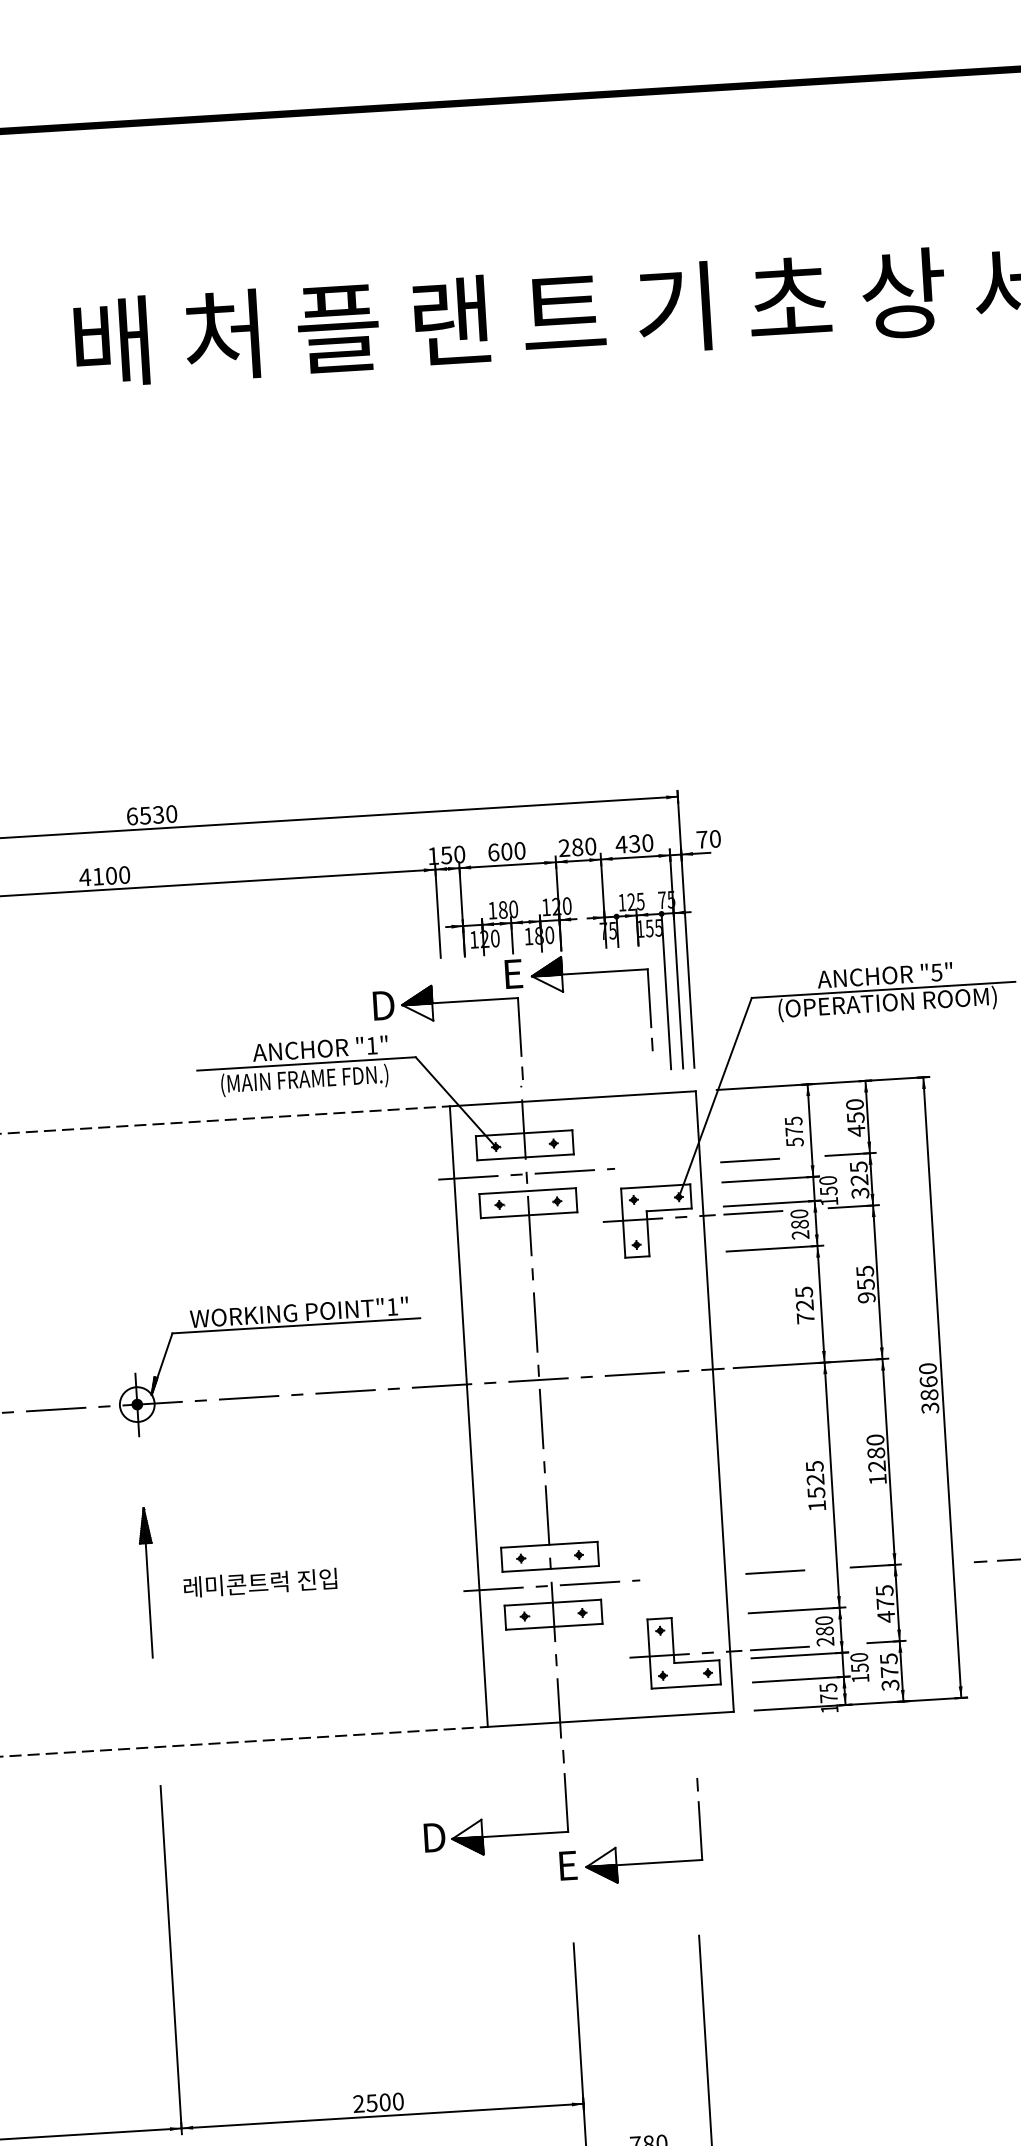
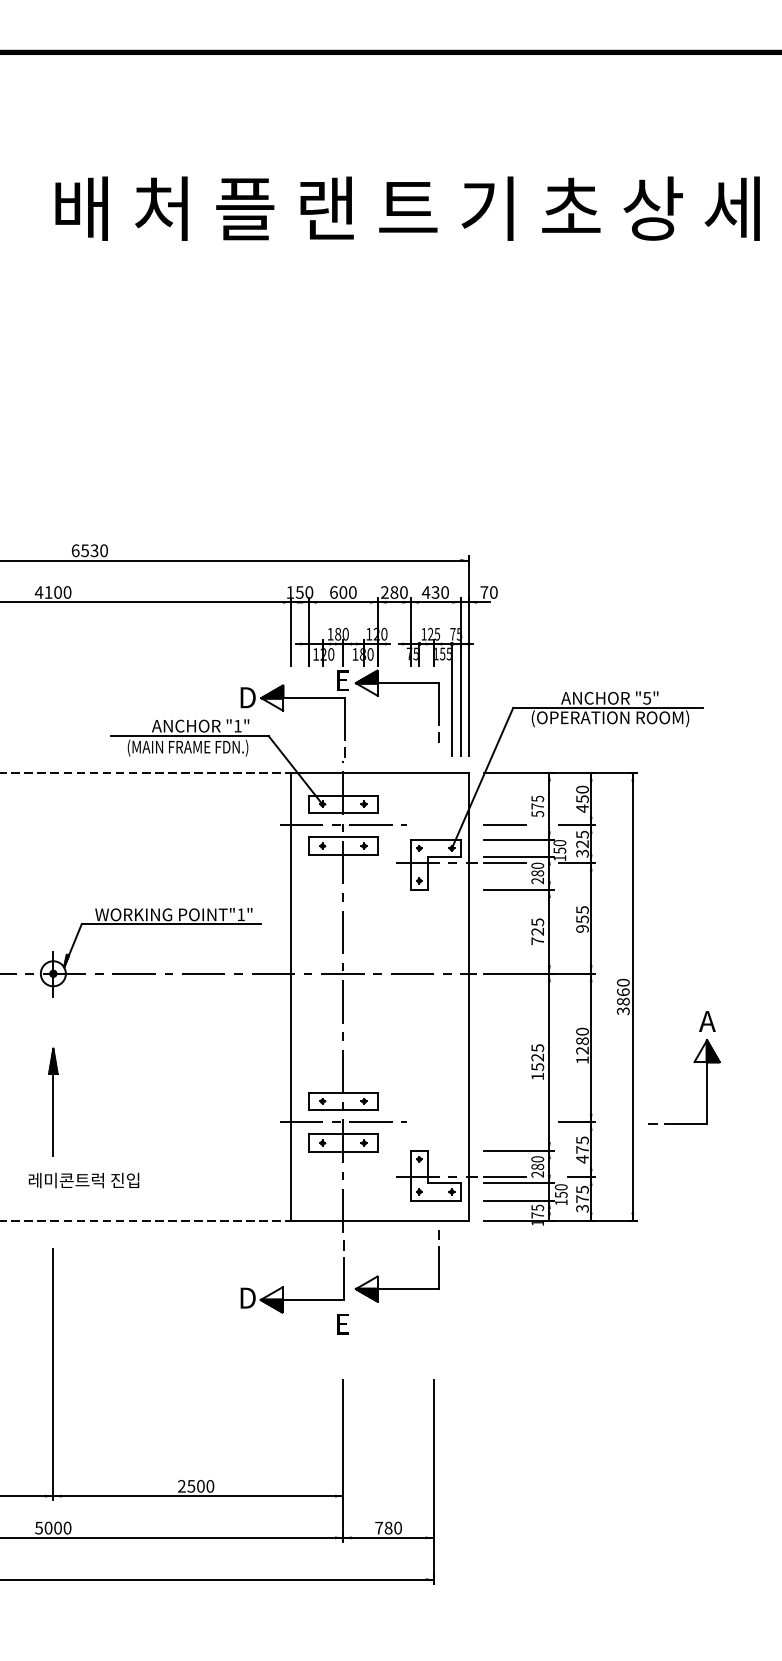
line: (775, 1572) -> (504, 1122), removed
text: (259, 1583) -> (83, 1180), moved
part: (616, 1846) -> (378, 1275), moved

